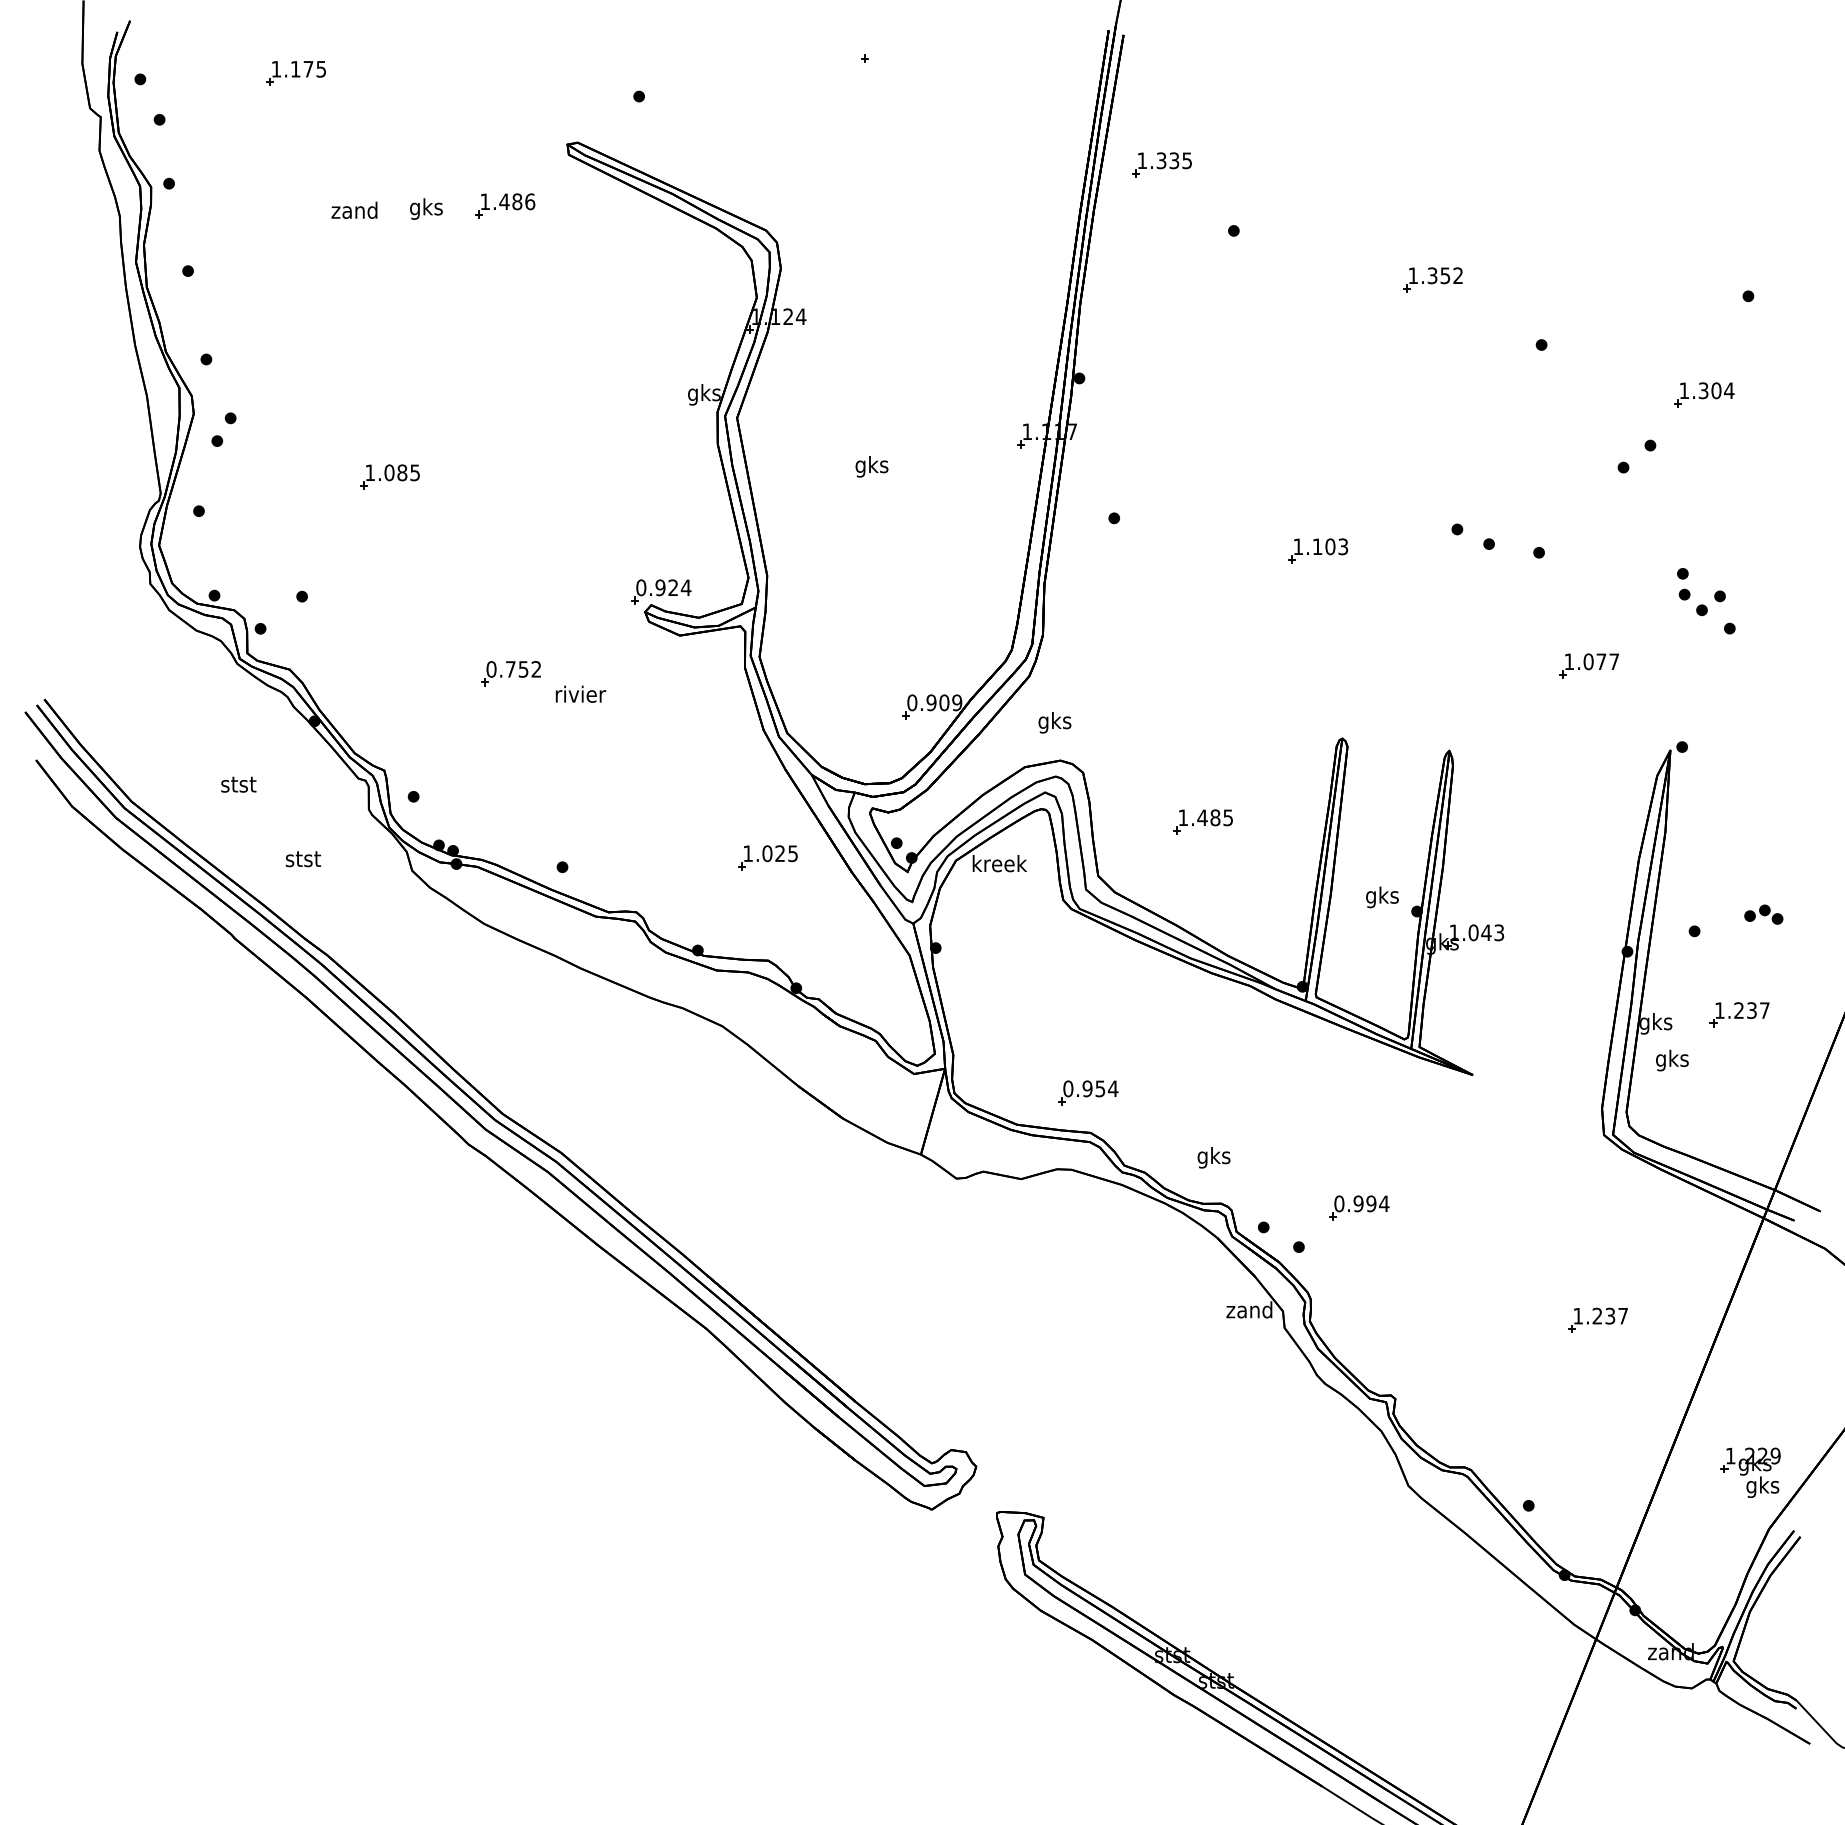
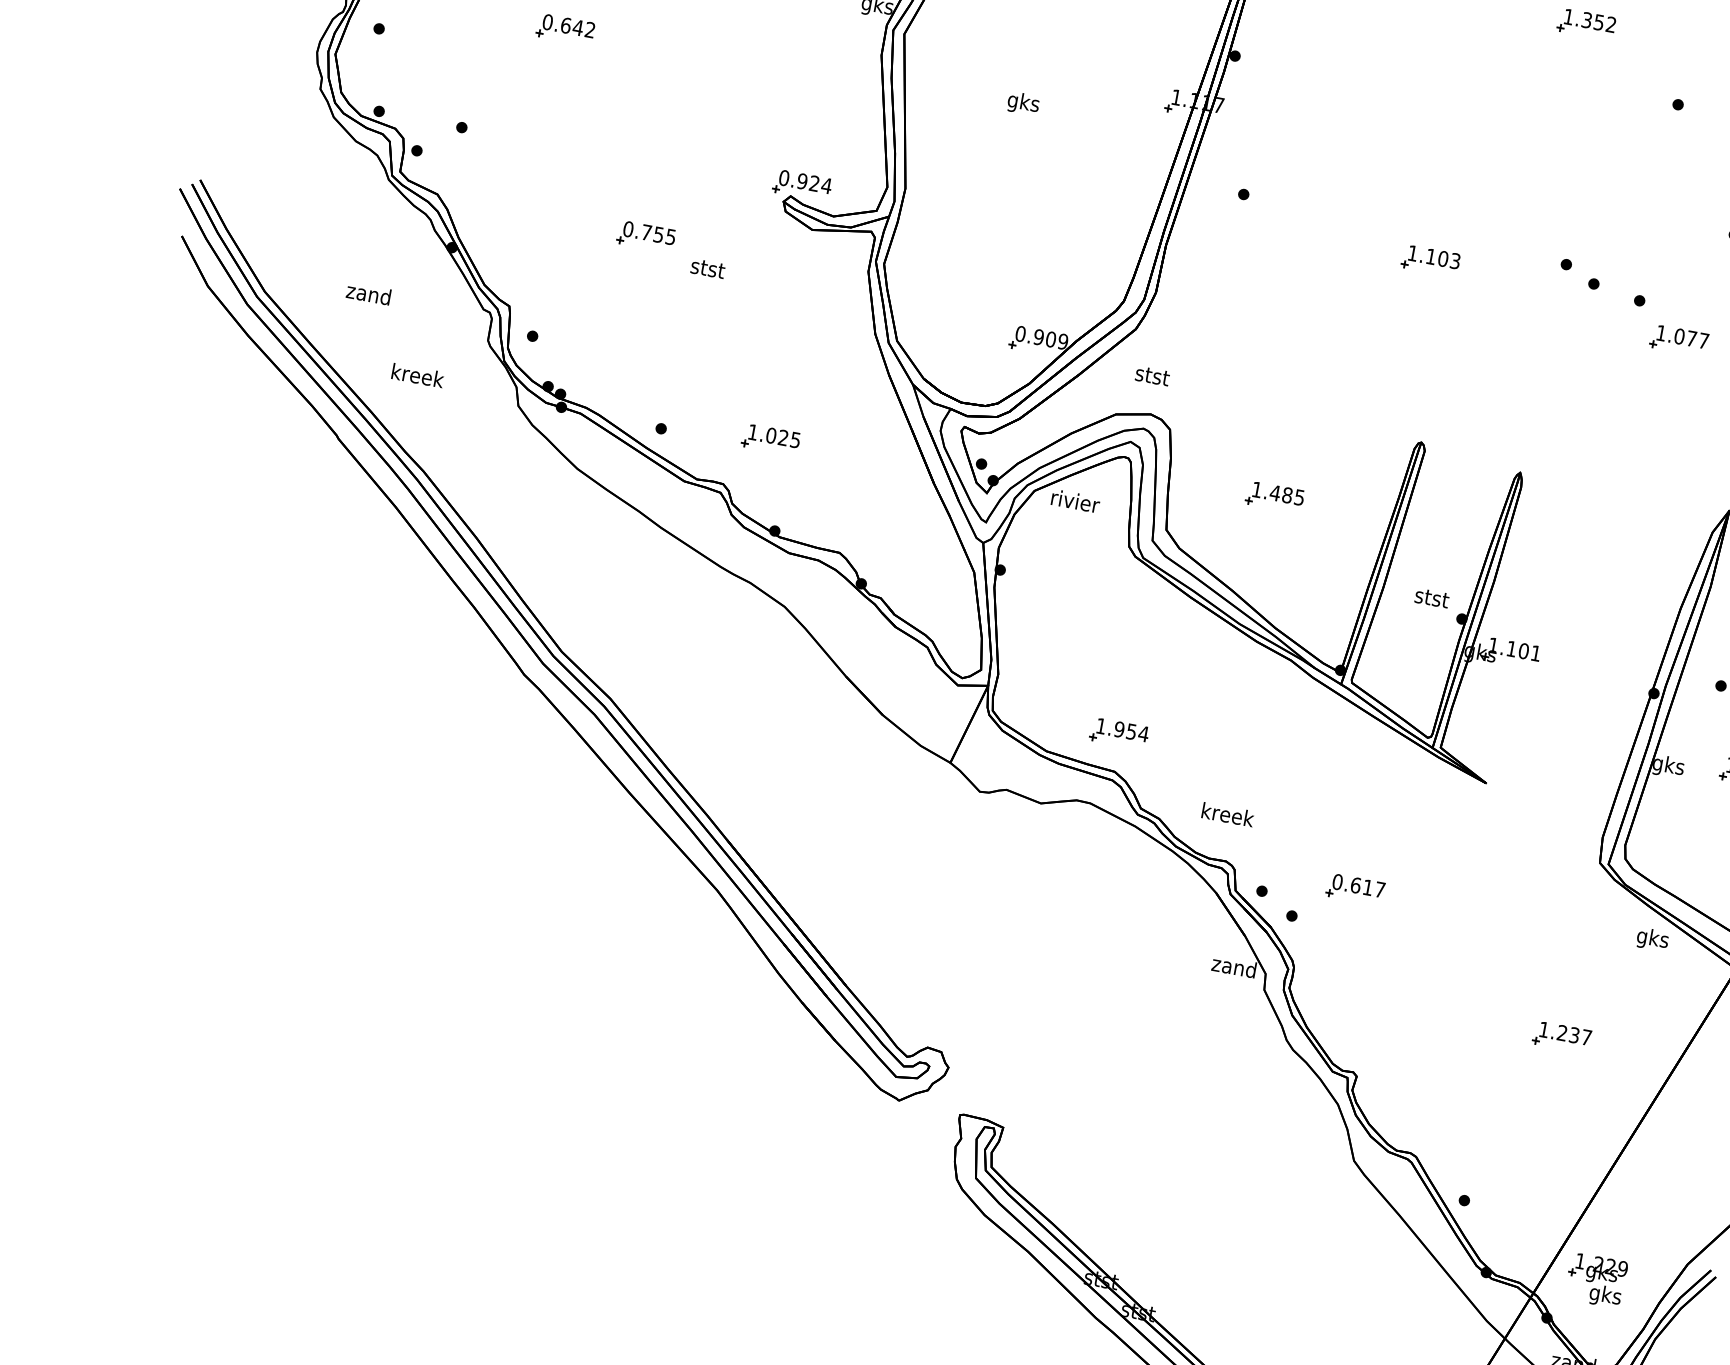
text: (392, 472) -> (568, 25), 1.085 -> 0.642
part: (1588, 665) -> (1678, 340), moved
text: (536, 669) -> (670, 237), 0.752 -> 0.755
text: (580, 693) -> (708, 267), rivier -> stst
text: (1054, 722) -> (1151, 377), gks -> stst
text: (237, 783) -> (368, 293), stst -> zand
part: (767, 857) -> (770, 439), moved
text: (303, 858) -> (417, 375), stst -> kreek
text: (999, 863) -> (1075, 501), kreek -> rivier
text: (1382, 897) -> (1431, 599), gks -> stst
text: (1486, 932) -> (1523, 650), 1.043 -> 1.101
text: (1672, 1060) -> (1652, 939), moved
text: (1068, 1088) -> (1101, 725), 0.954 -> 1.954
text: (1214, 1157) -> (1227, 816), gks -> kreek
text: (1371, 1203) -> (1368, 887), 0.994 -> 0.617
part: (1750, 1472) -> (1596, 1280), moved

